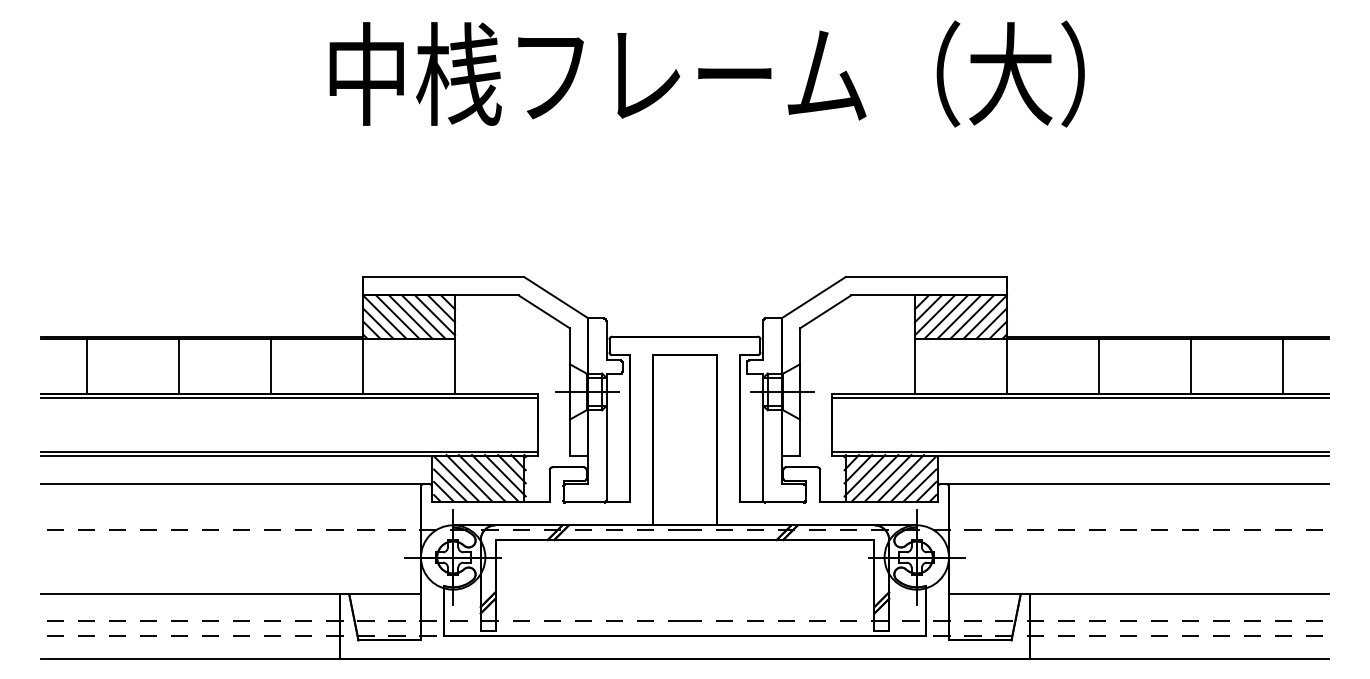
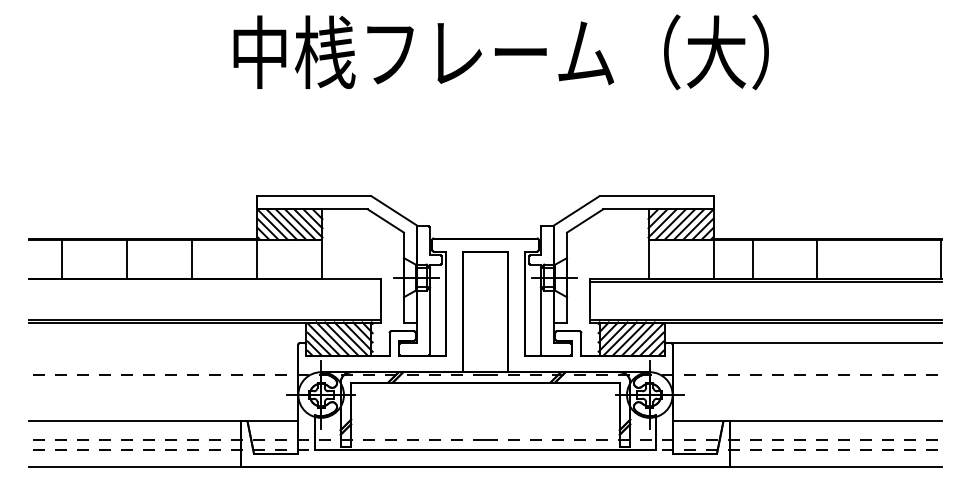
line: (1098, 365) -> (752, 258), moved
line: (1190, 365) -> (816, 258), moved
line: (1282, 365) -> (940, 258), moved
line: (289, 398) -> (205, 282), removed
line: (231, 483) -> (164, 342), removed

